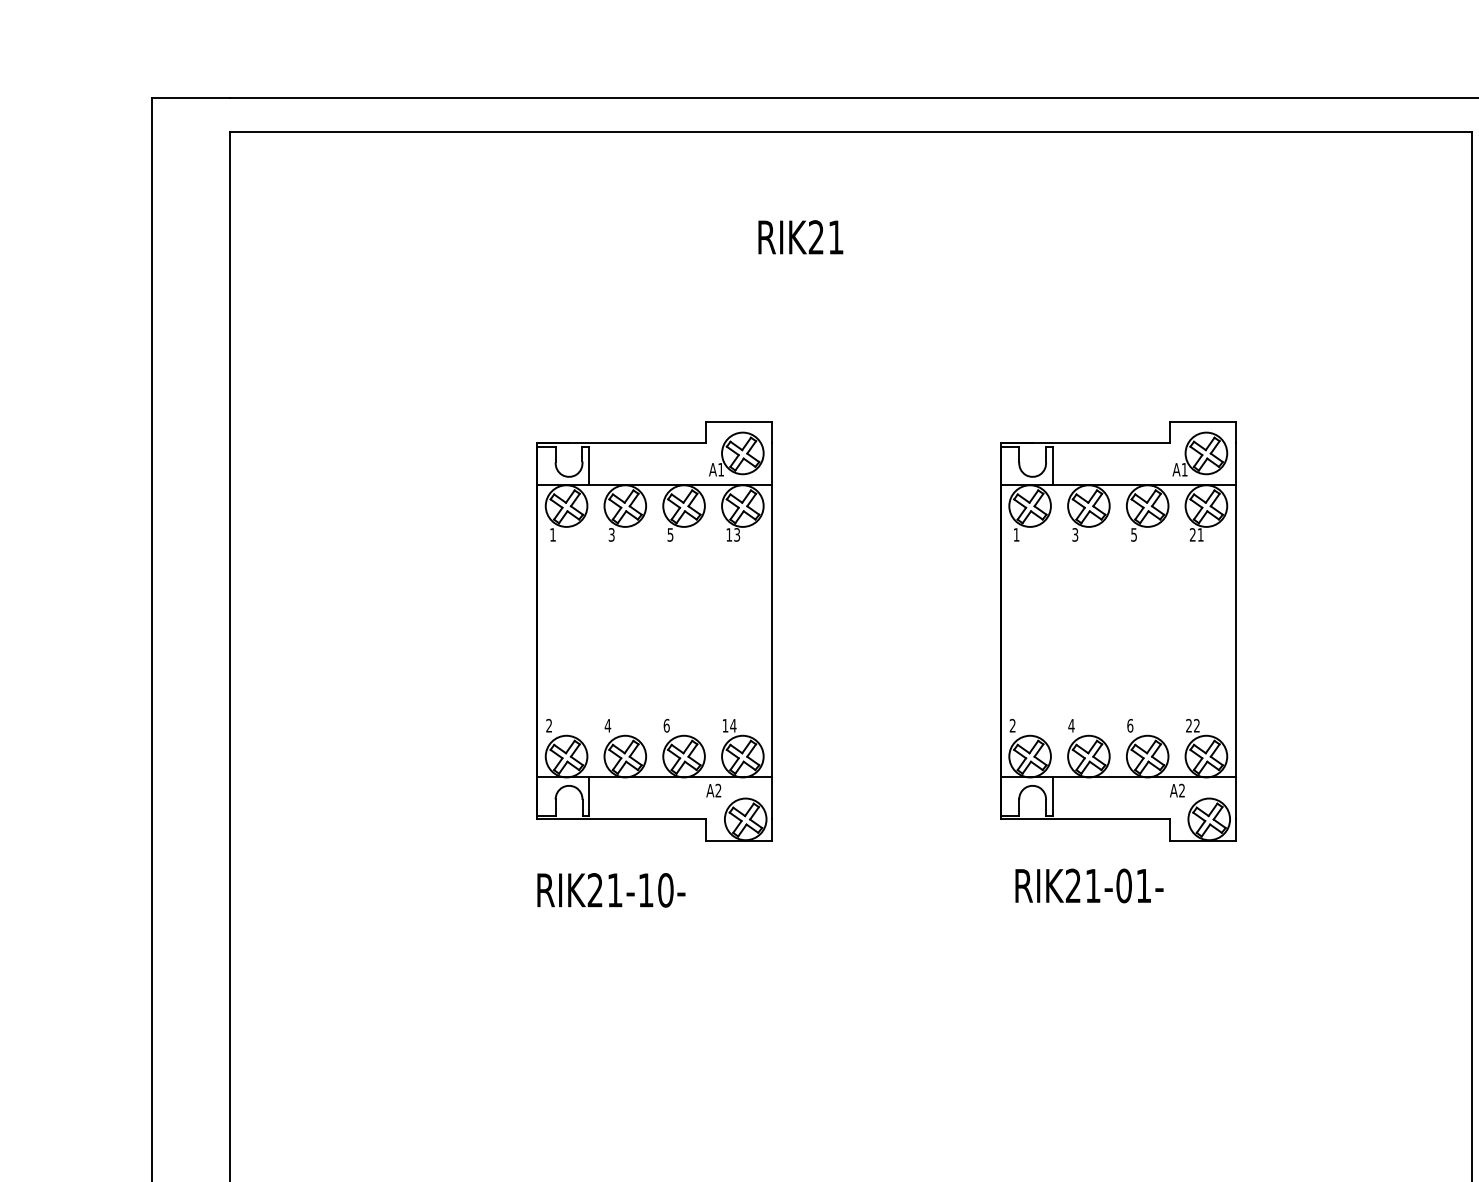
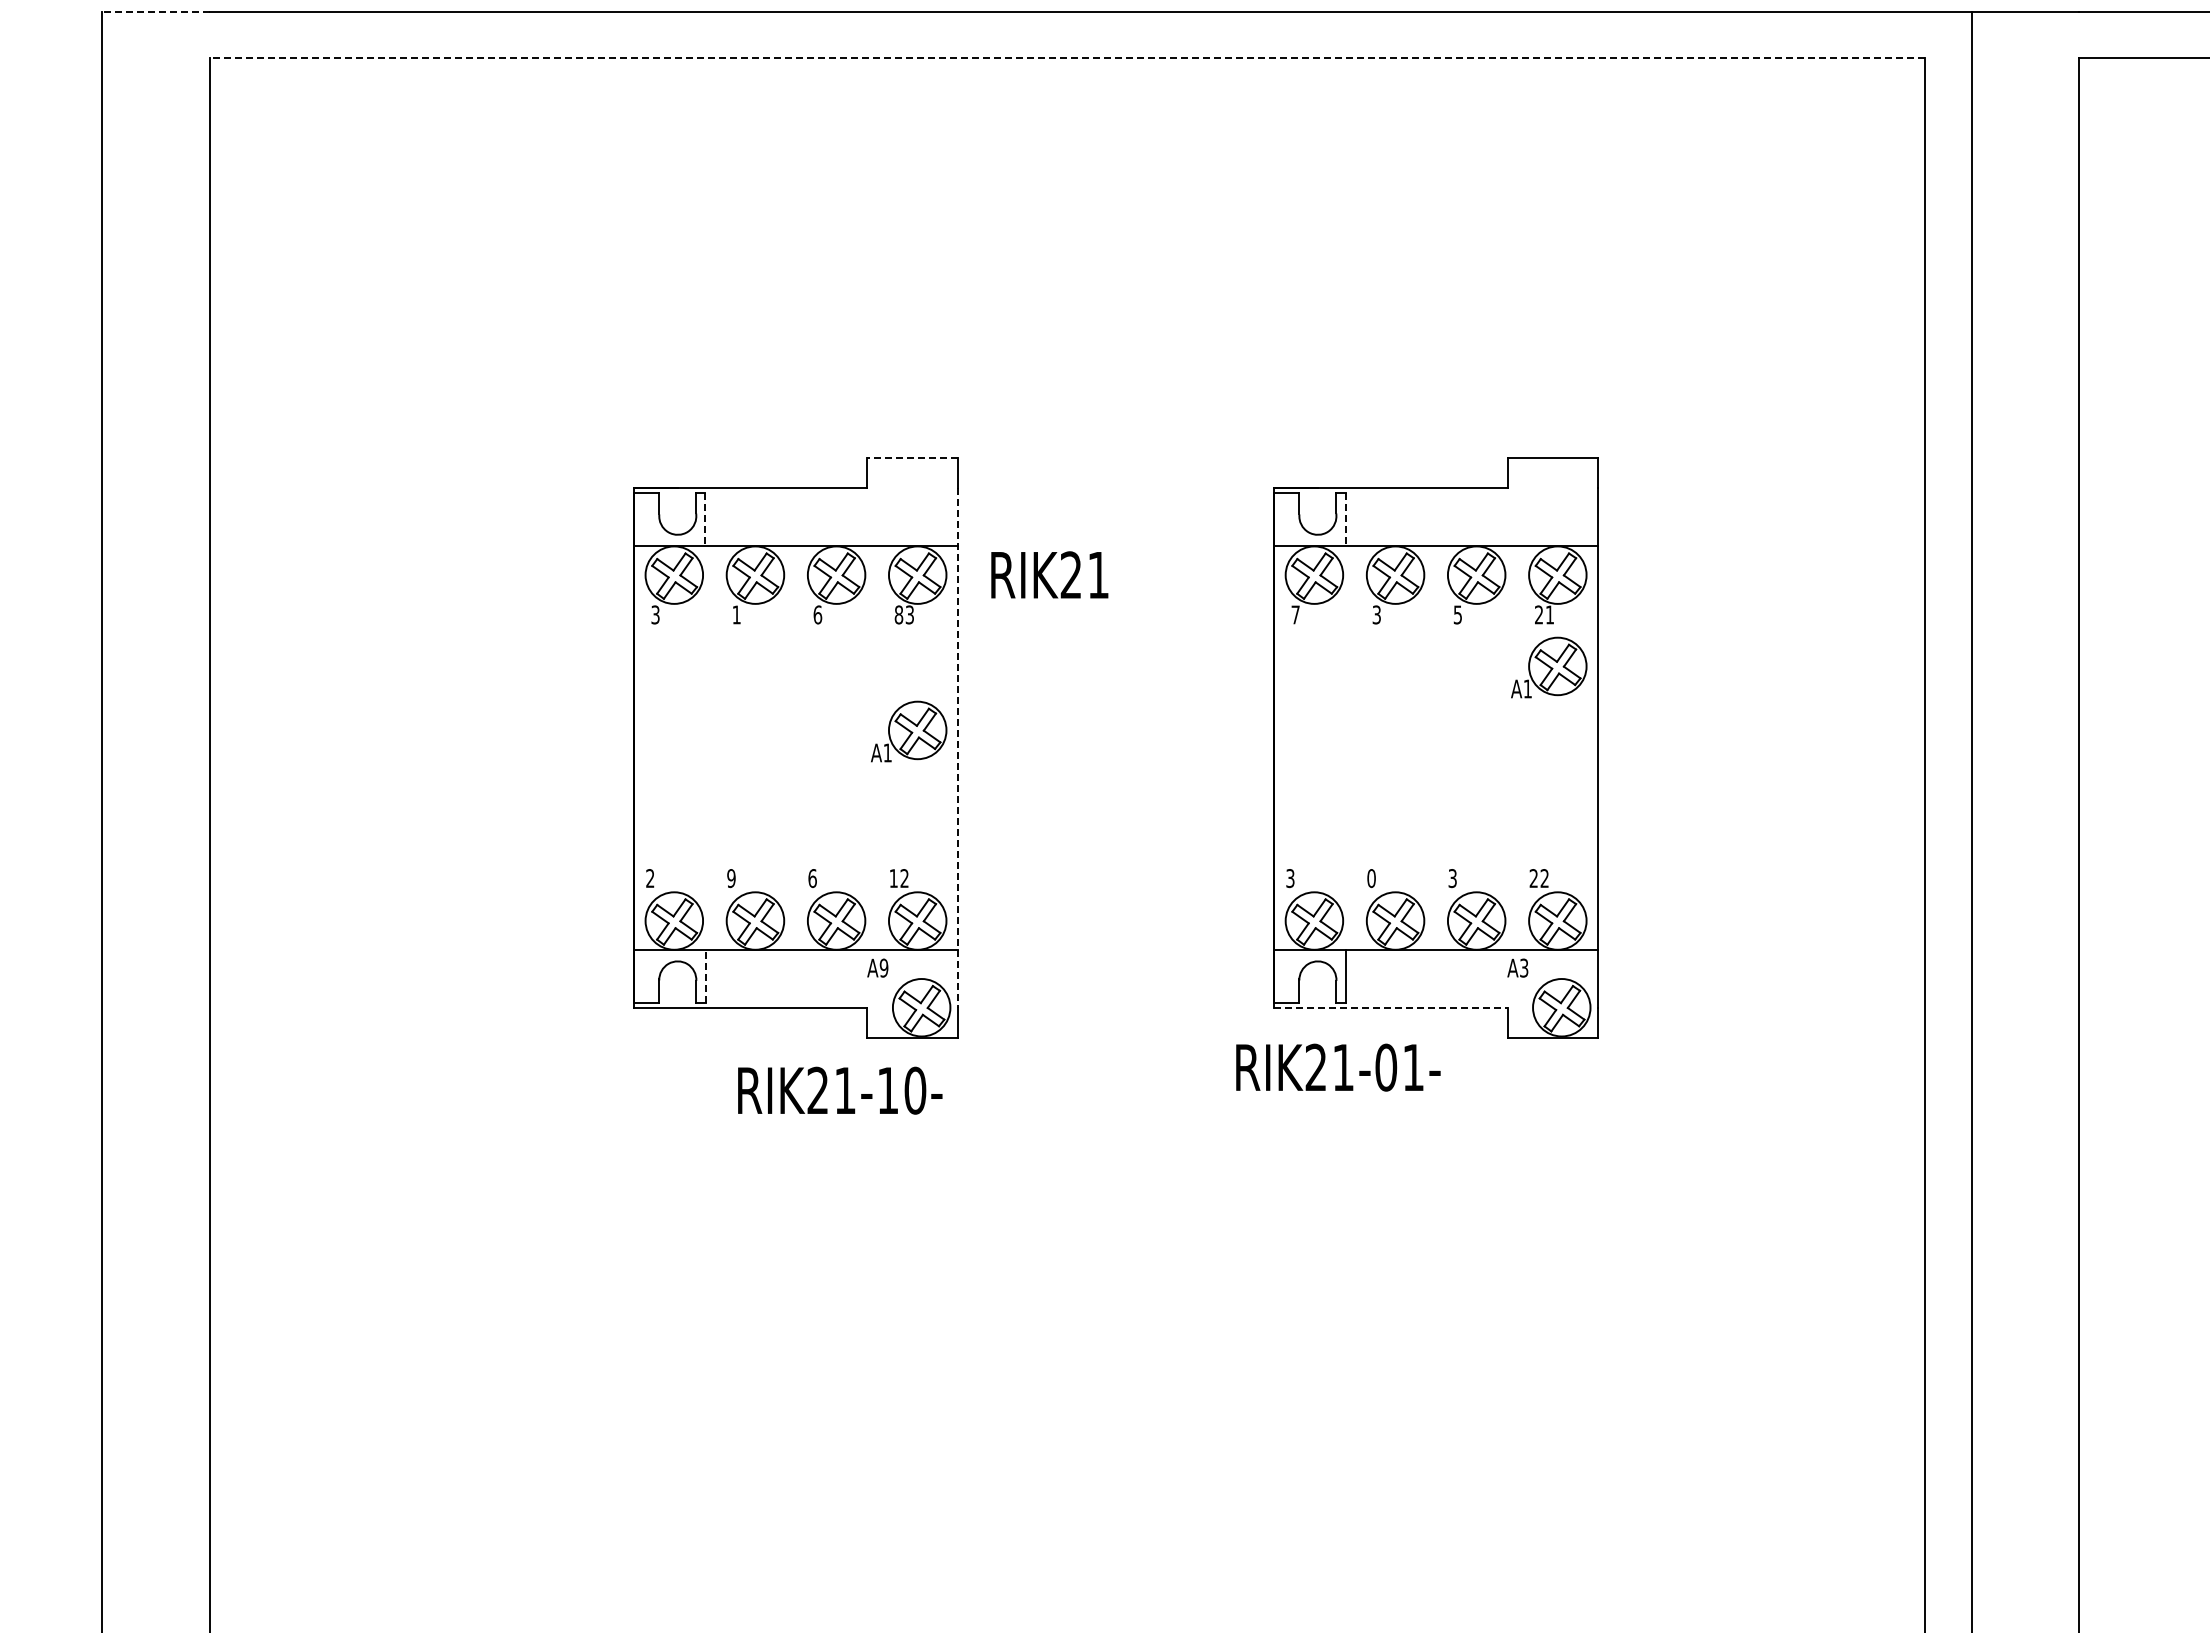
line: (190, 98) -> (155, 12), solid -> dashed
line: (851, 131) -> (1067, 58), solid -> dashed
text: (800, 236) -> (1049, 574), moved
line: (739, 421) -> (912, 458), solid -> dashed
part: (736, 454) -> (909, 731), moved
part: (1200, 454) -> (1549, 667), moved
line: (589, 465) -> (705, 519), solid -> dashed
line: (1052, 465) -> (1345, 519), solid -> dashed
text: (552, 534) -> (655, 614), 1 -> 3
text: (611, 534) -> (736, 614), 3 -> 1
text: (670, 534) -> (817, 614), 5 -> 6
text: (728, 534) -> (898, 614), 13 -> 83
text: (1016, 534) -> (1295, 614), 1 -> 7
line: (772, 631) -> (958, 748), solid -> dashed
text: (607, 725) -> (731, 878), 4 -> 9
text: (733, 725) -> (904, 878), 14 -> 12
text: (1012, 725) -> (1290, 878), 2 -> 3
text: (1071, 725) -> (1371, 878), 4 -> 0
text: (1130, 725) -> (1452, 878), 6 -> 3
text: (718, 790) -> (883, 967), A2 -> A9
text: (1182, 790) -> (1524, 968), A2 -> A3
line: (589, 796) -> (705, 976), solid -> dashed
line: (1085, 819) -> (1390, 1007), solid -> dashed
text: (1089, 885) -> (1338, 1067), moved
text: (611, 890) -> (840, 1090), moved

